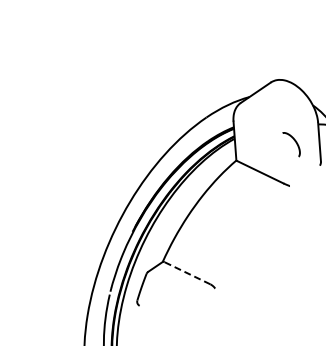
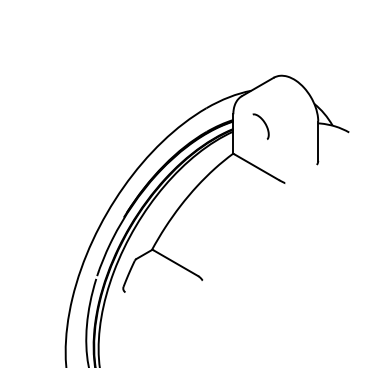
curve: (294, 142) -> (264, 124), moved
line: (187, 273) -> (175, 263), dashed -> solid

